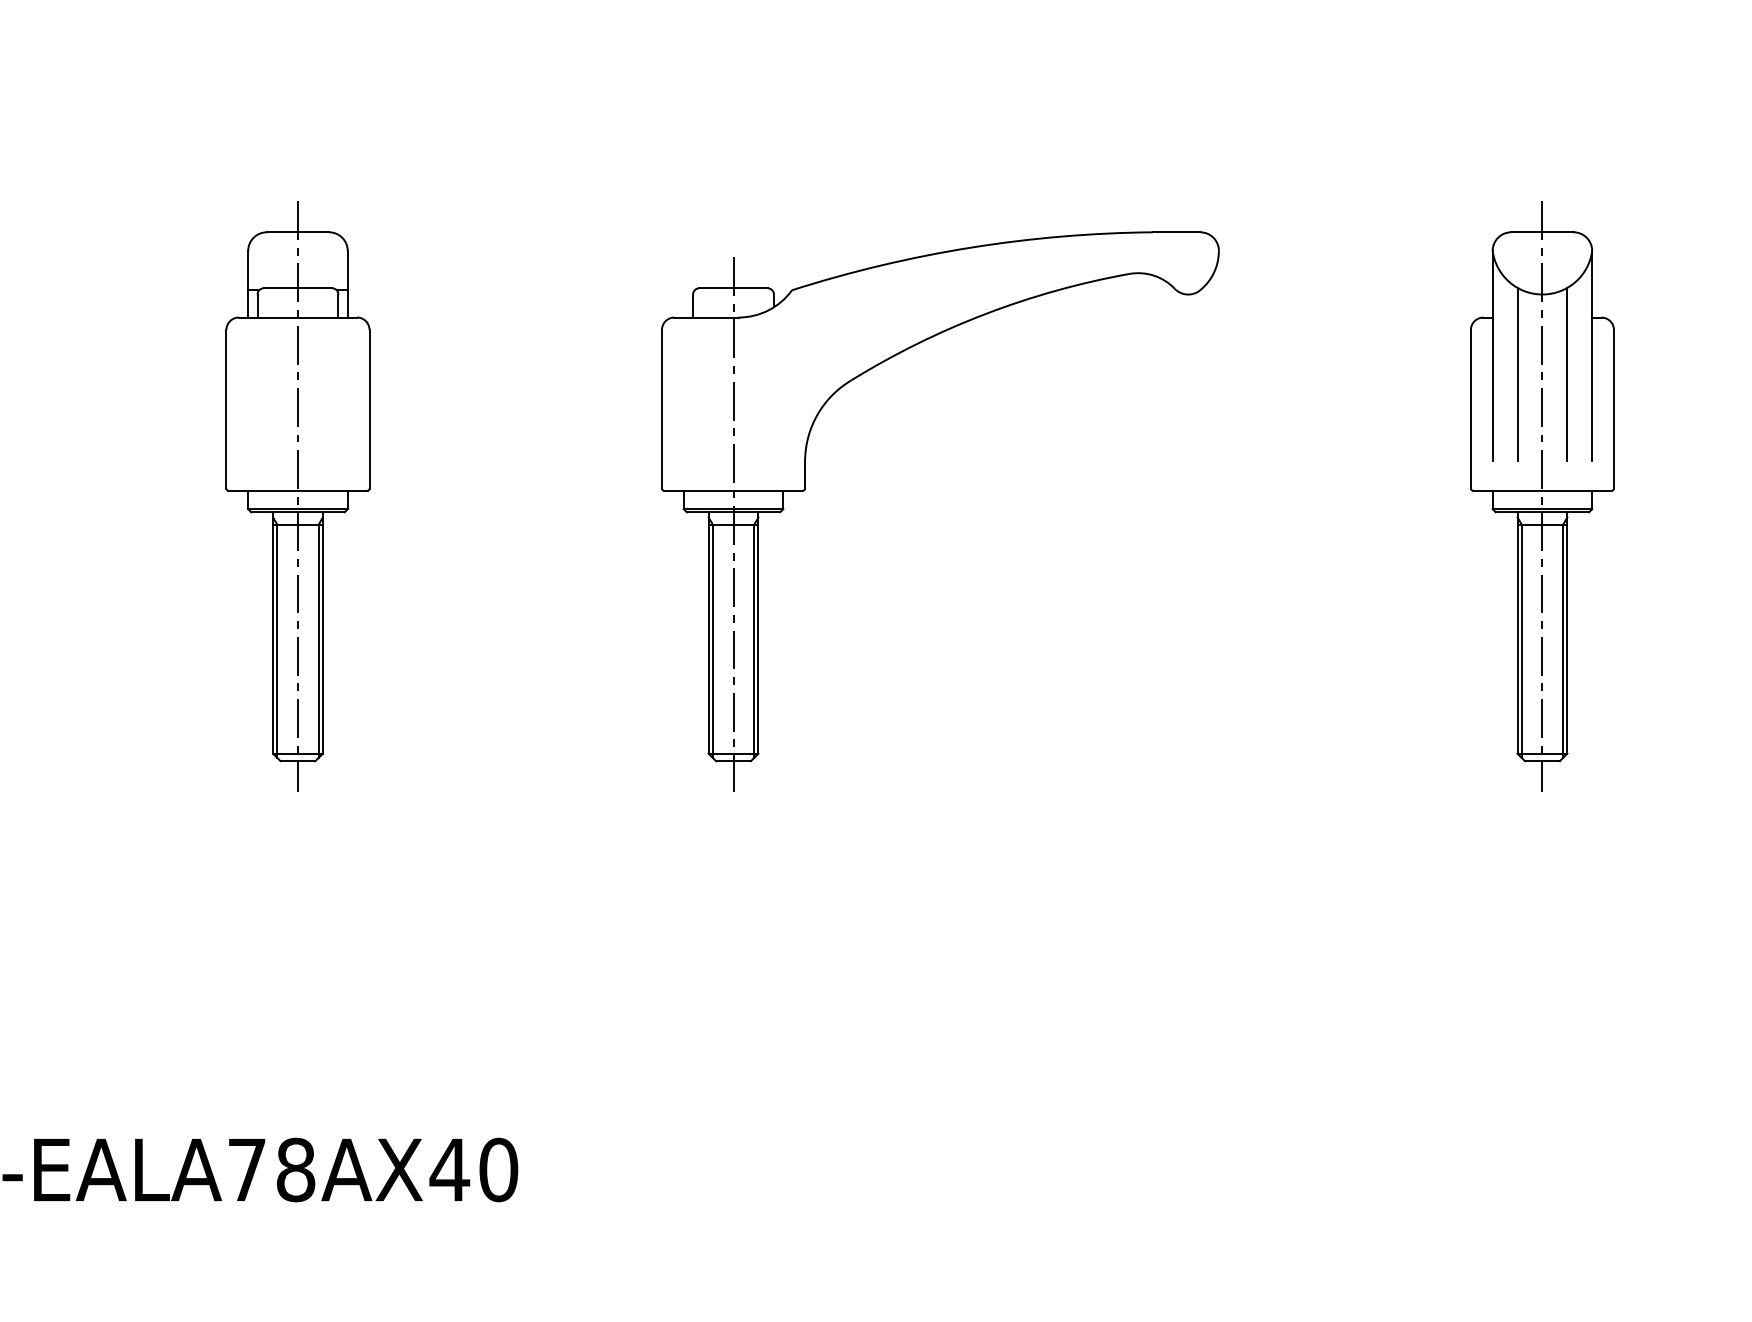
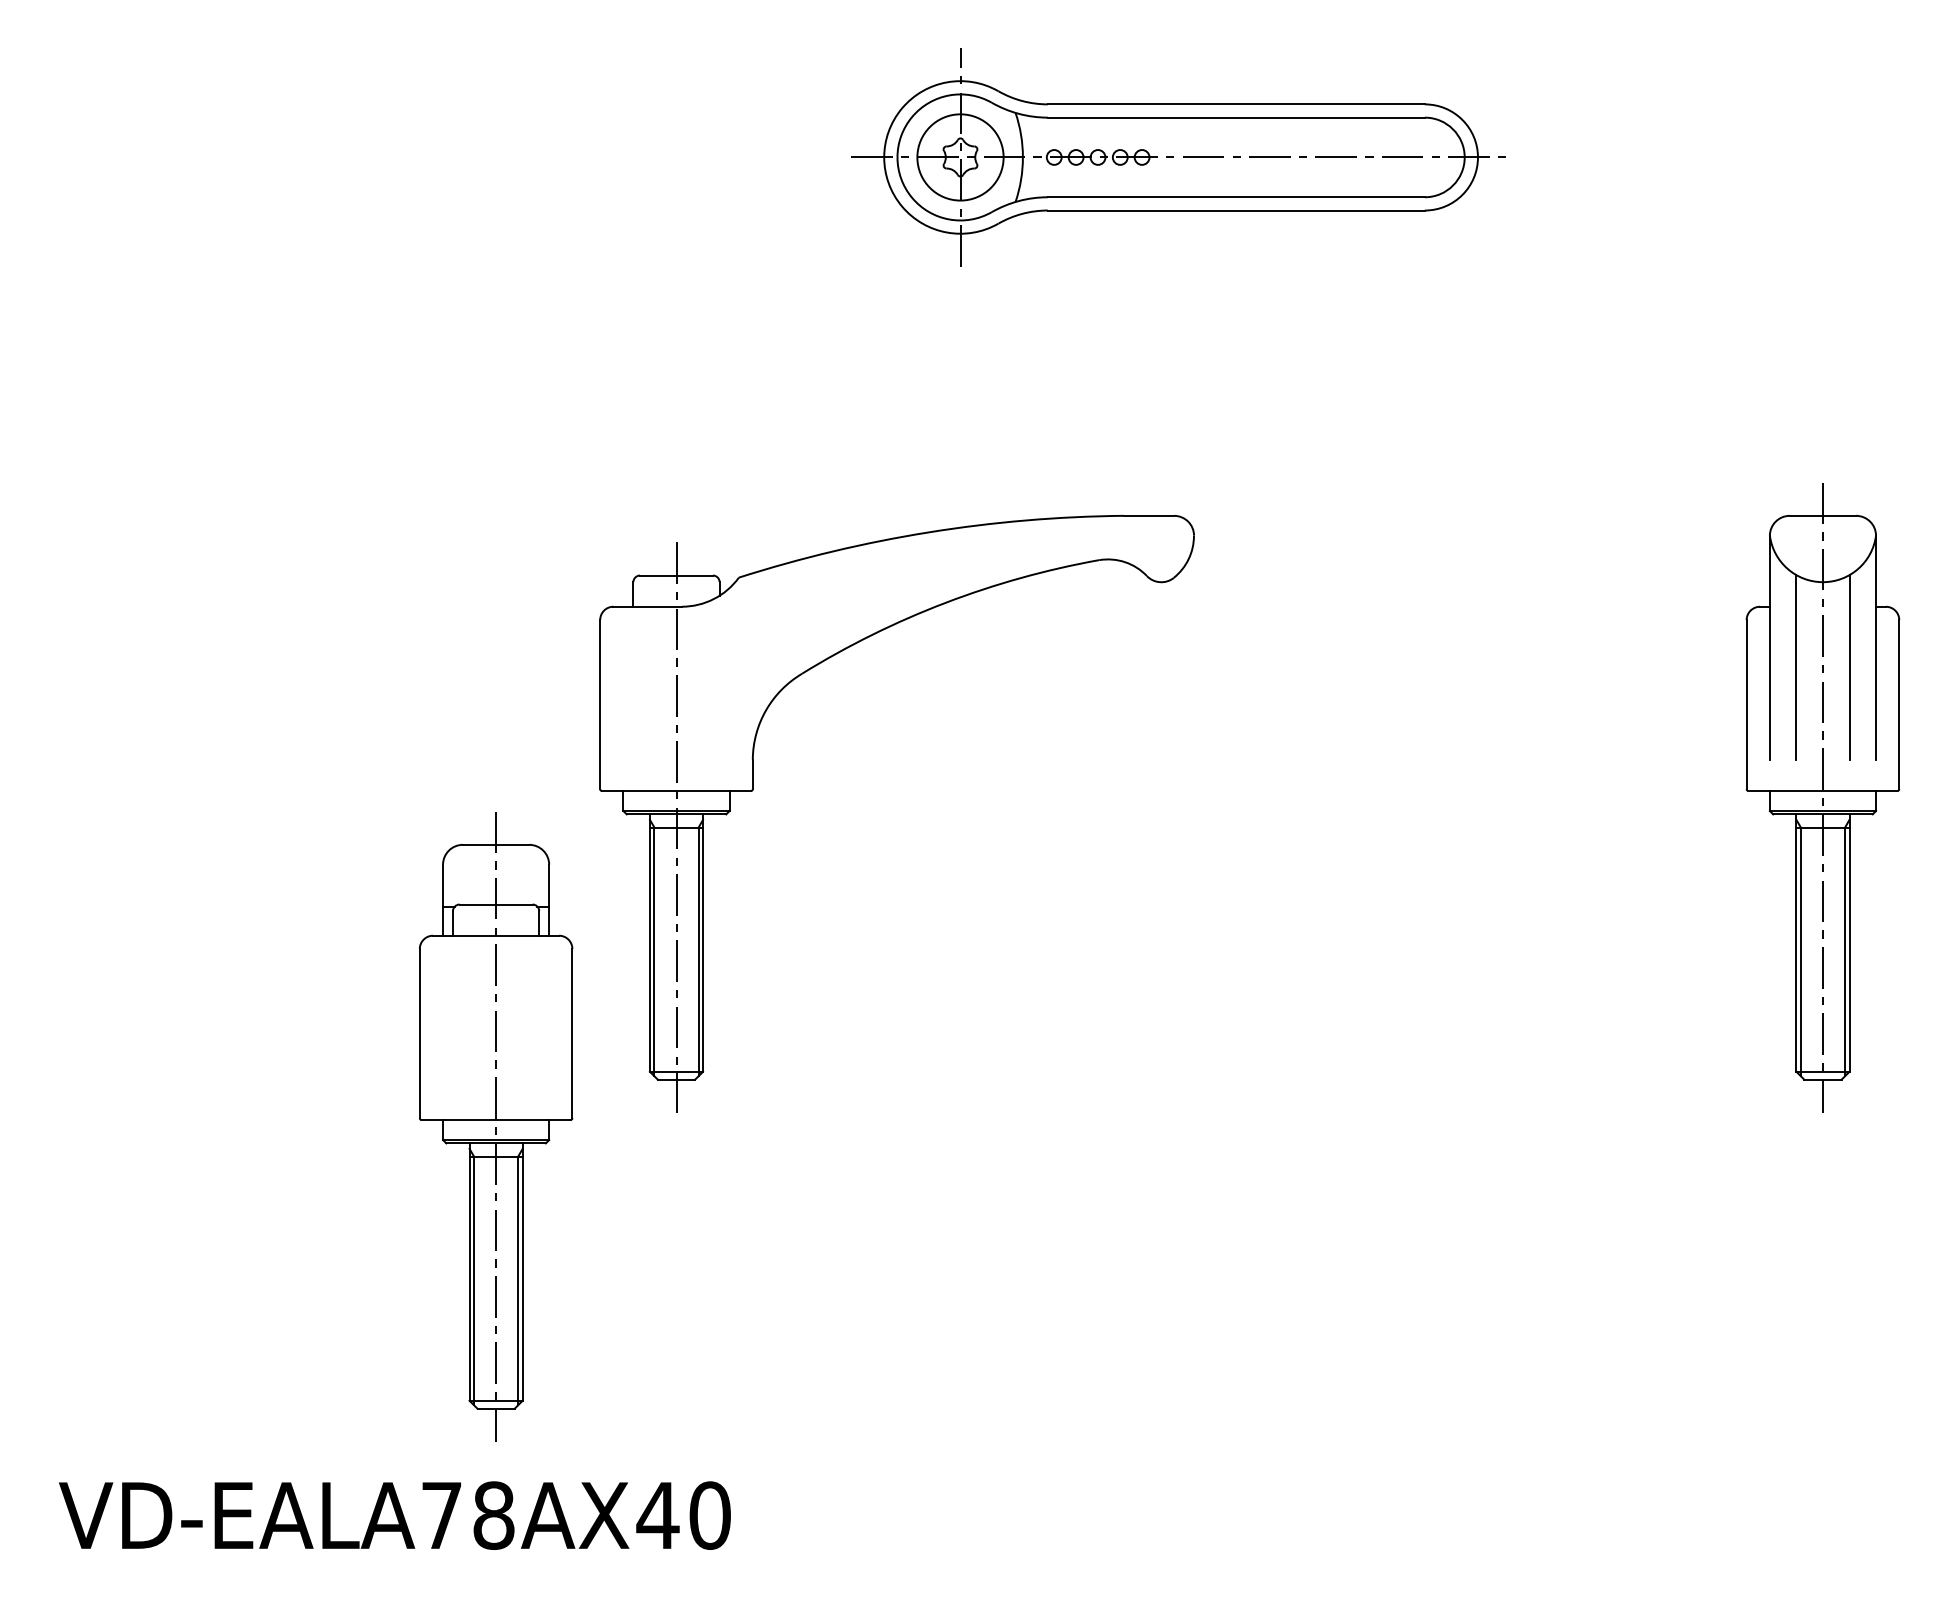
part: (805, 489) -> (753, 790), moved
part: (298, 496) -> (496, 1126), moved

